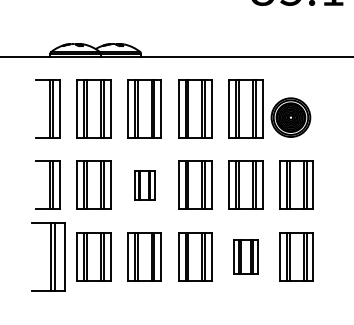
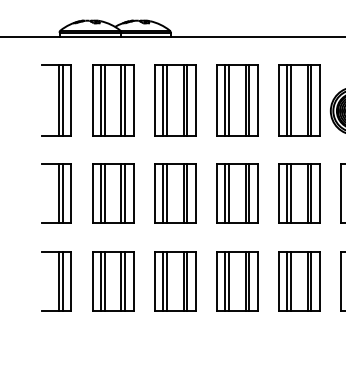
part: (144, 184) -> (174, 192), size x1.67
part: (47, 256) -> (56, 281), size x0.71
part: (245, 256) -> (298, 281), size x1.43

